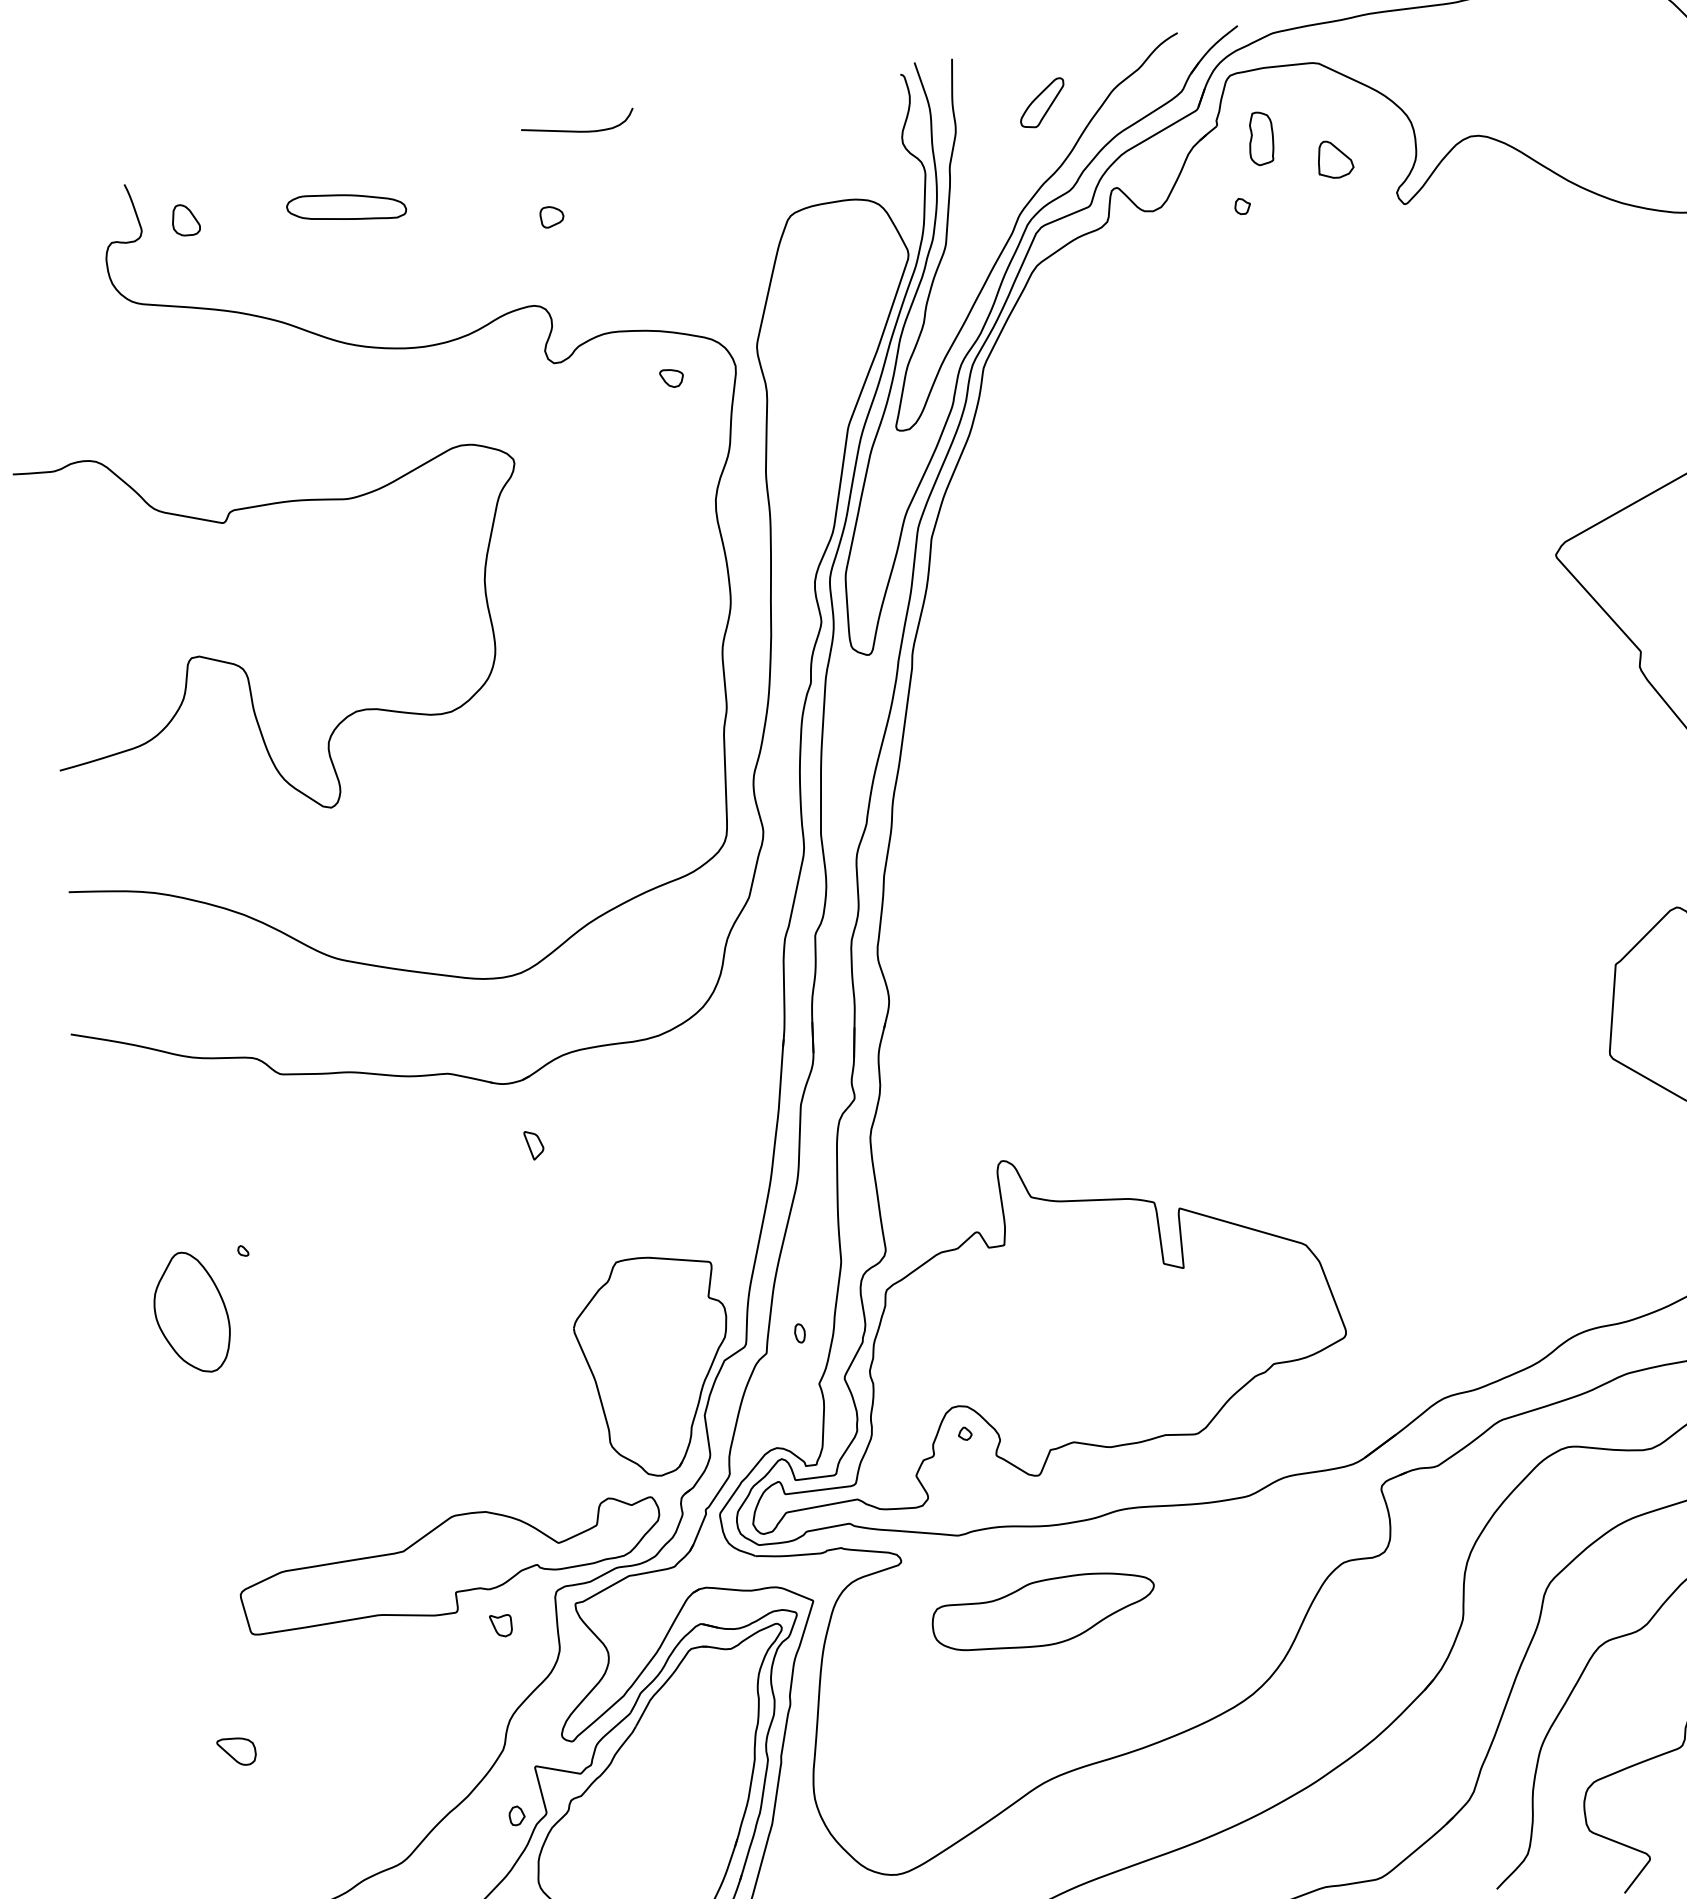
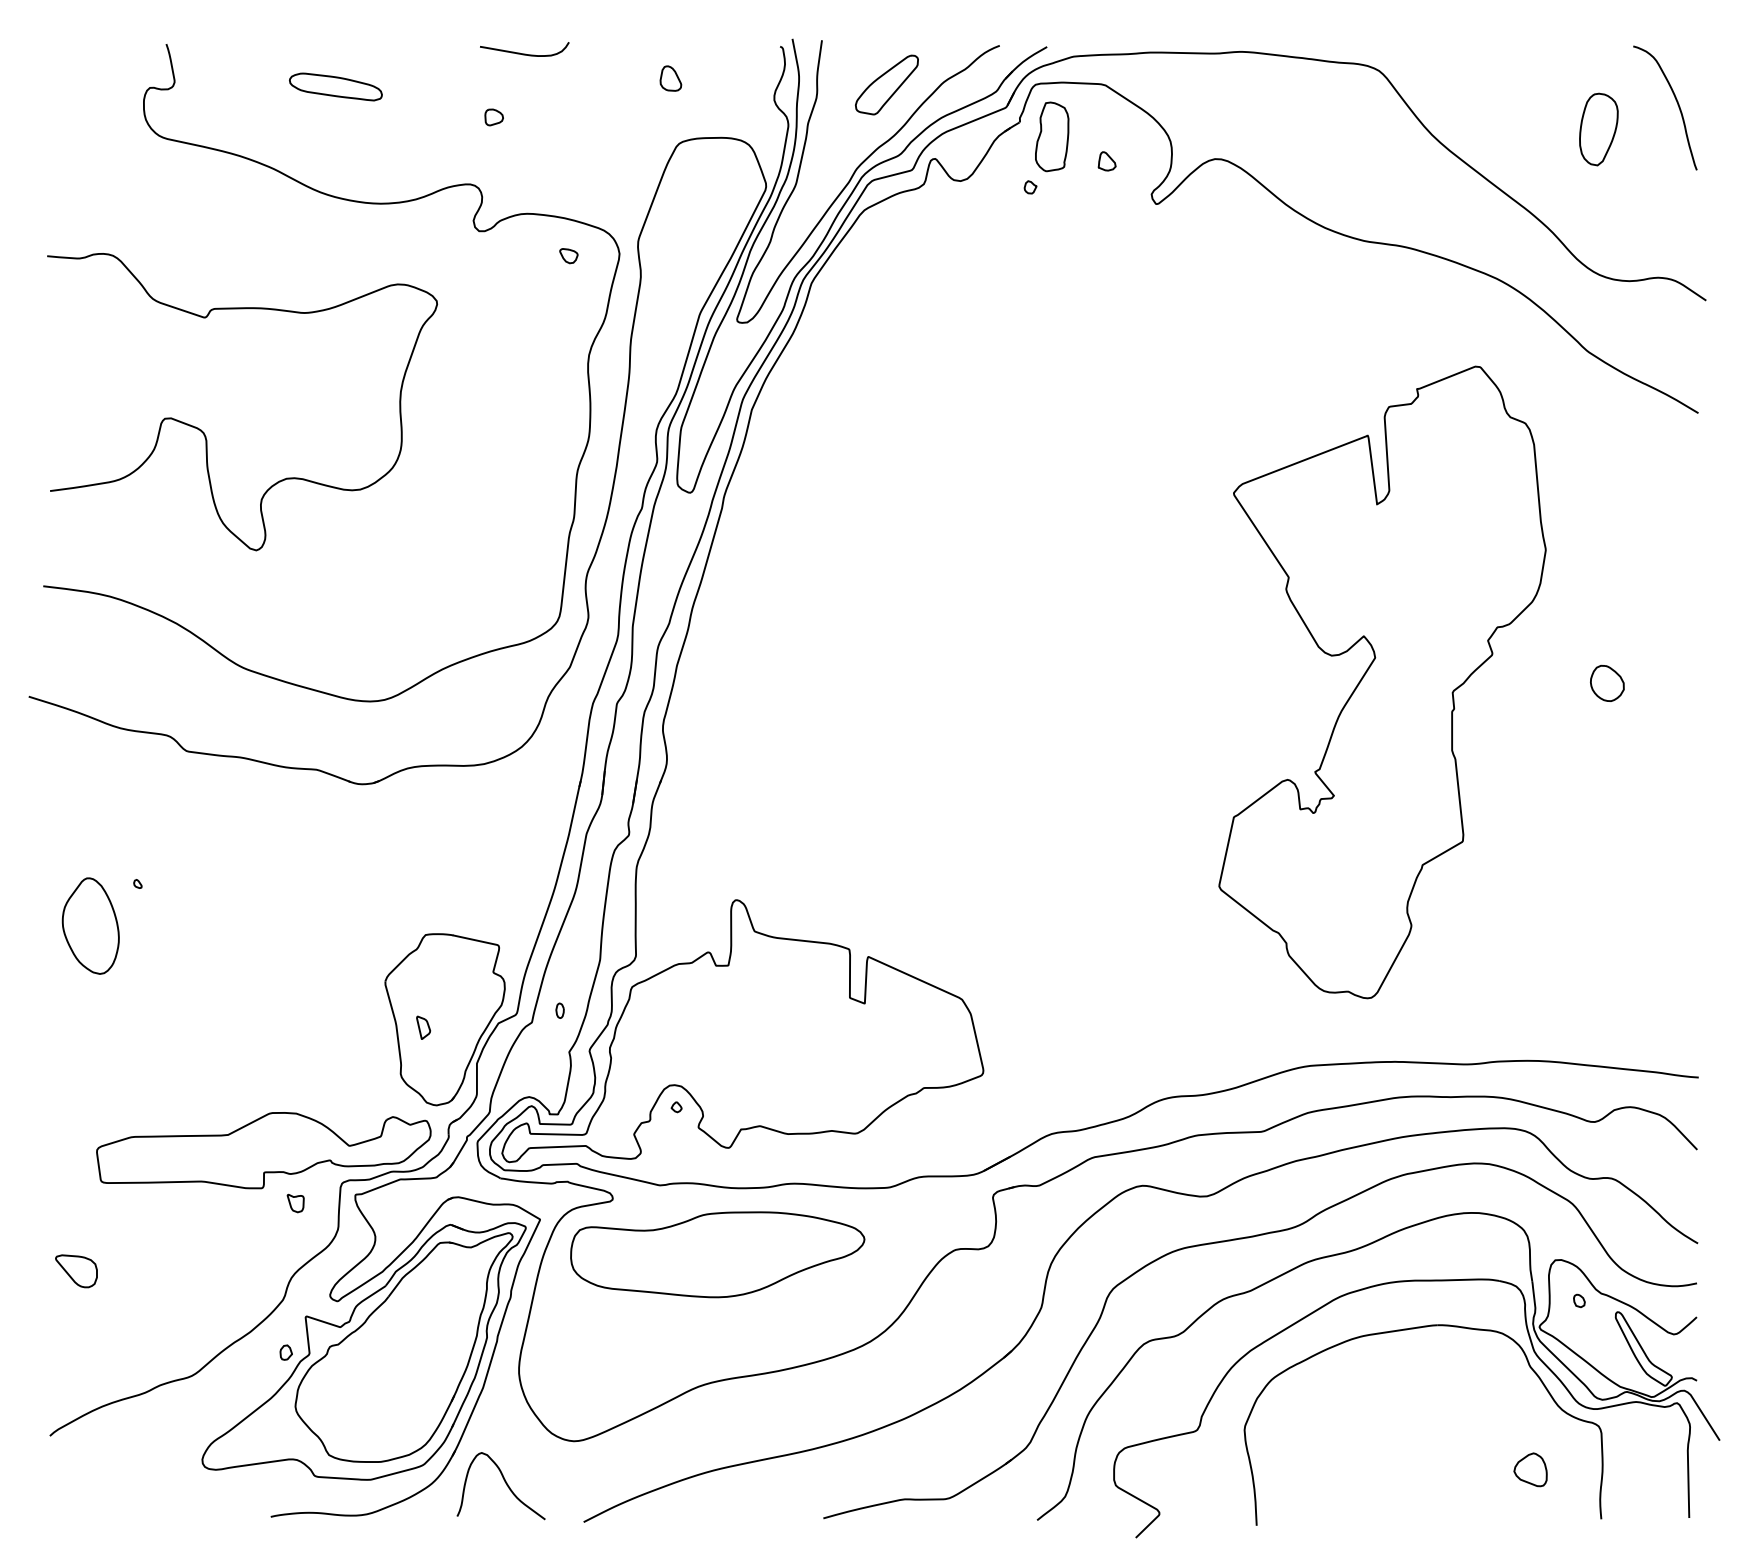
part: (1041, 102) -> (886, 84), size x1.67
part: (1261, 137) -> (1052, 136), size x1.67
part: (1333, 159) -> (1106, 161), size x0.62
part: (185, 220) -> (670, 78), moved
part: (534, 1144) -> (423, 1027), moved
part: (1043, 1612) -> (717, 1254), size x1.67
part: (237, 1751) -> (76, 1271), size x1.43

